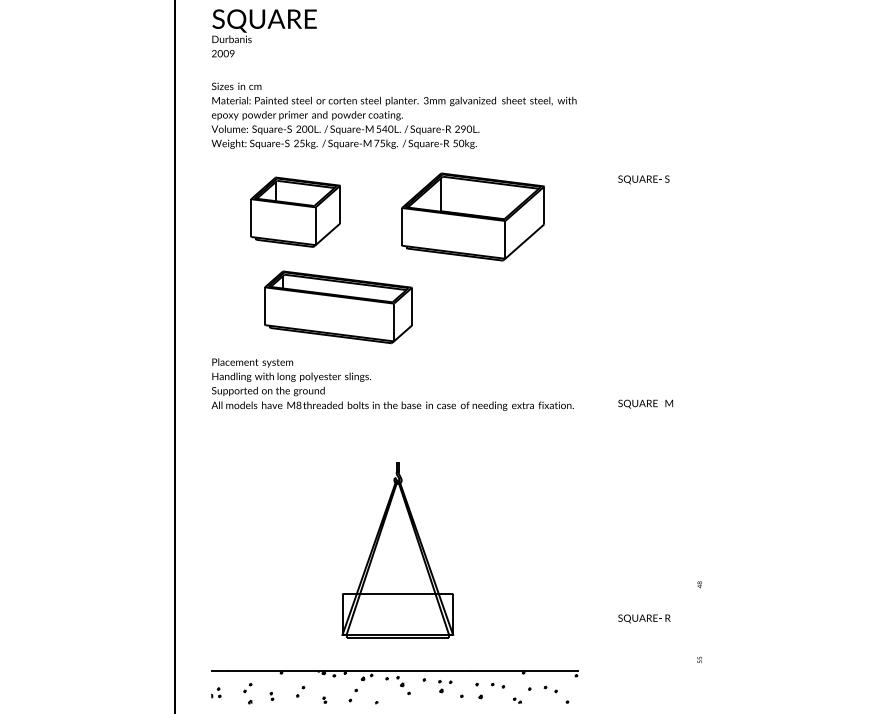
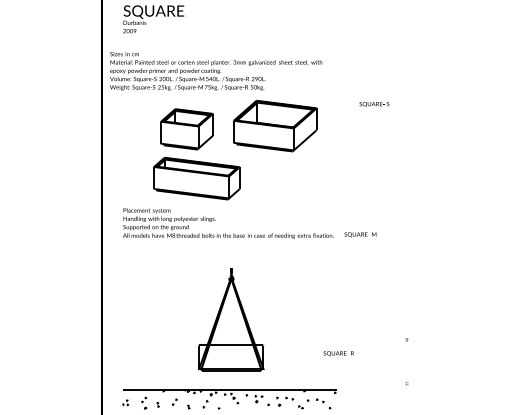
text: (394, 116) -> (216, 71), moved
part: (294, 212) -> (186, 129), moved
text: (645, 403) -> (360, 234), moved
text: (644, 618) -> (338, 353), moved

